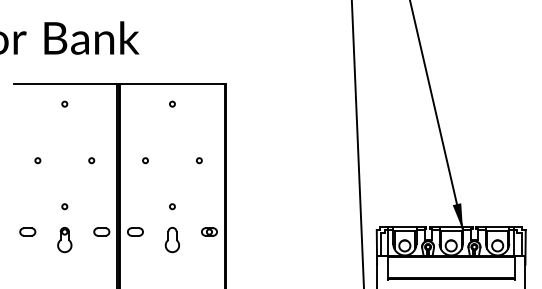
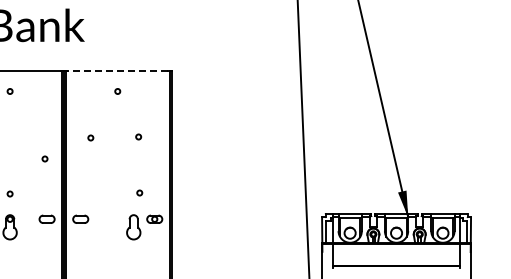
line: (171, 84) -> (116, 71), solid -> dashed
circle: (91, 160) -> (44, 158), moved
circle: (145, 160) -> (90, 137), moved
circle: (199, 160) -> (138, 136), moved
circle: (172, 206) -> (139, 192), moved
part: (171, 240) -> (132, 227), moved

